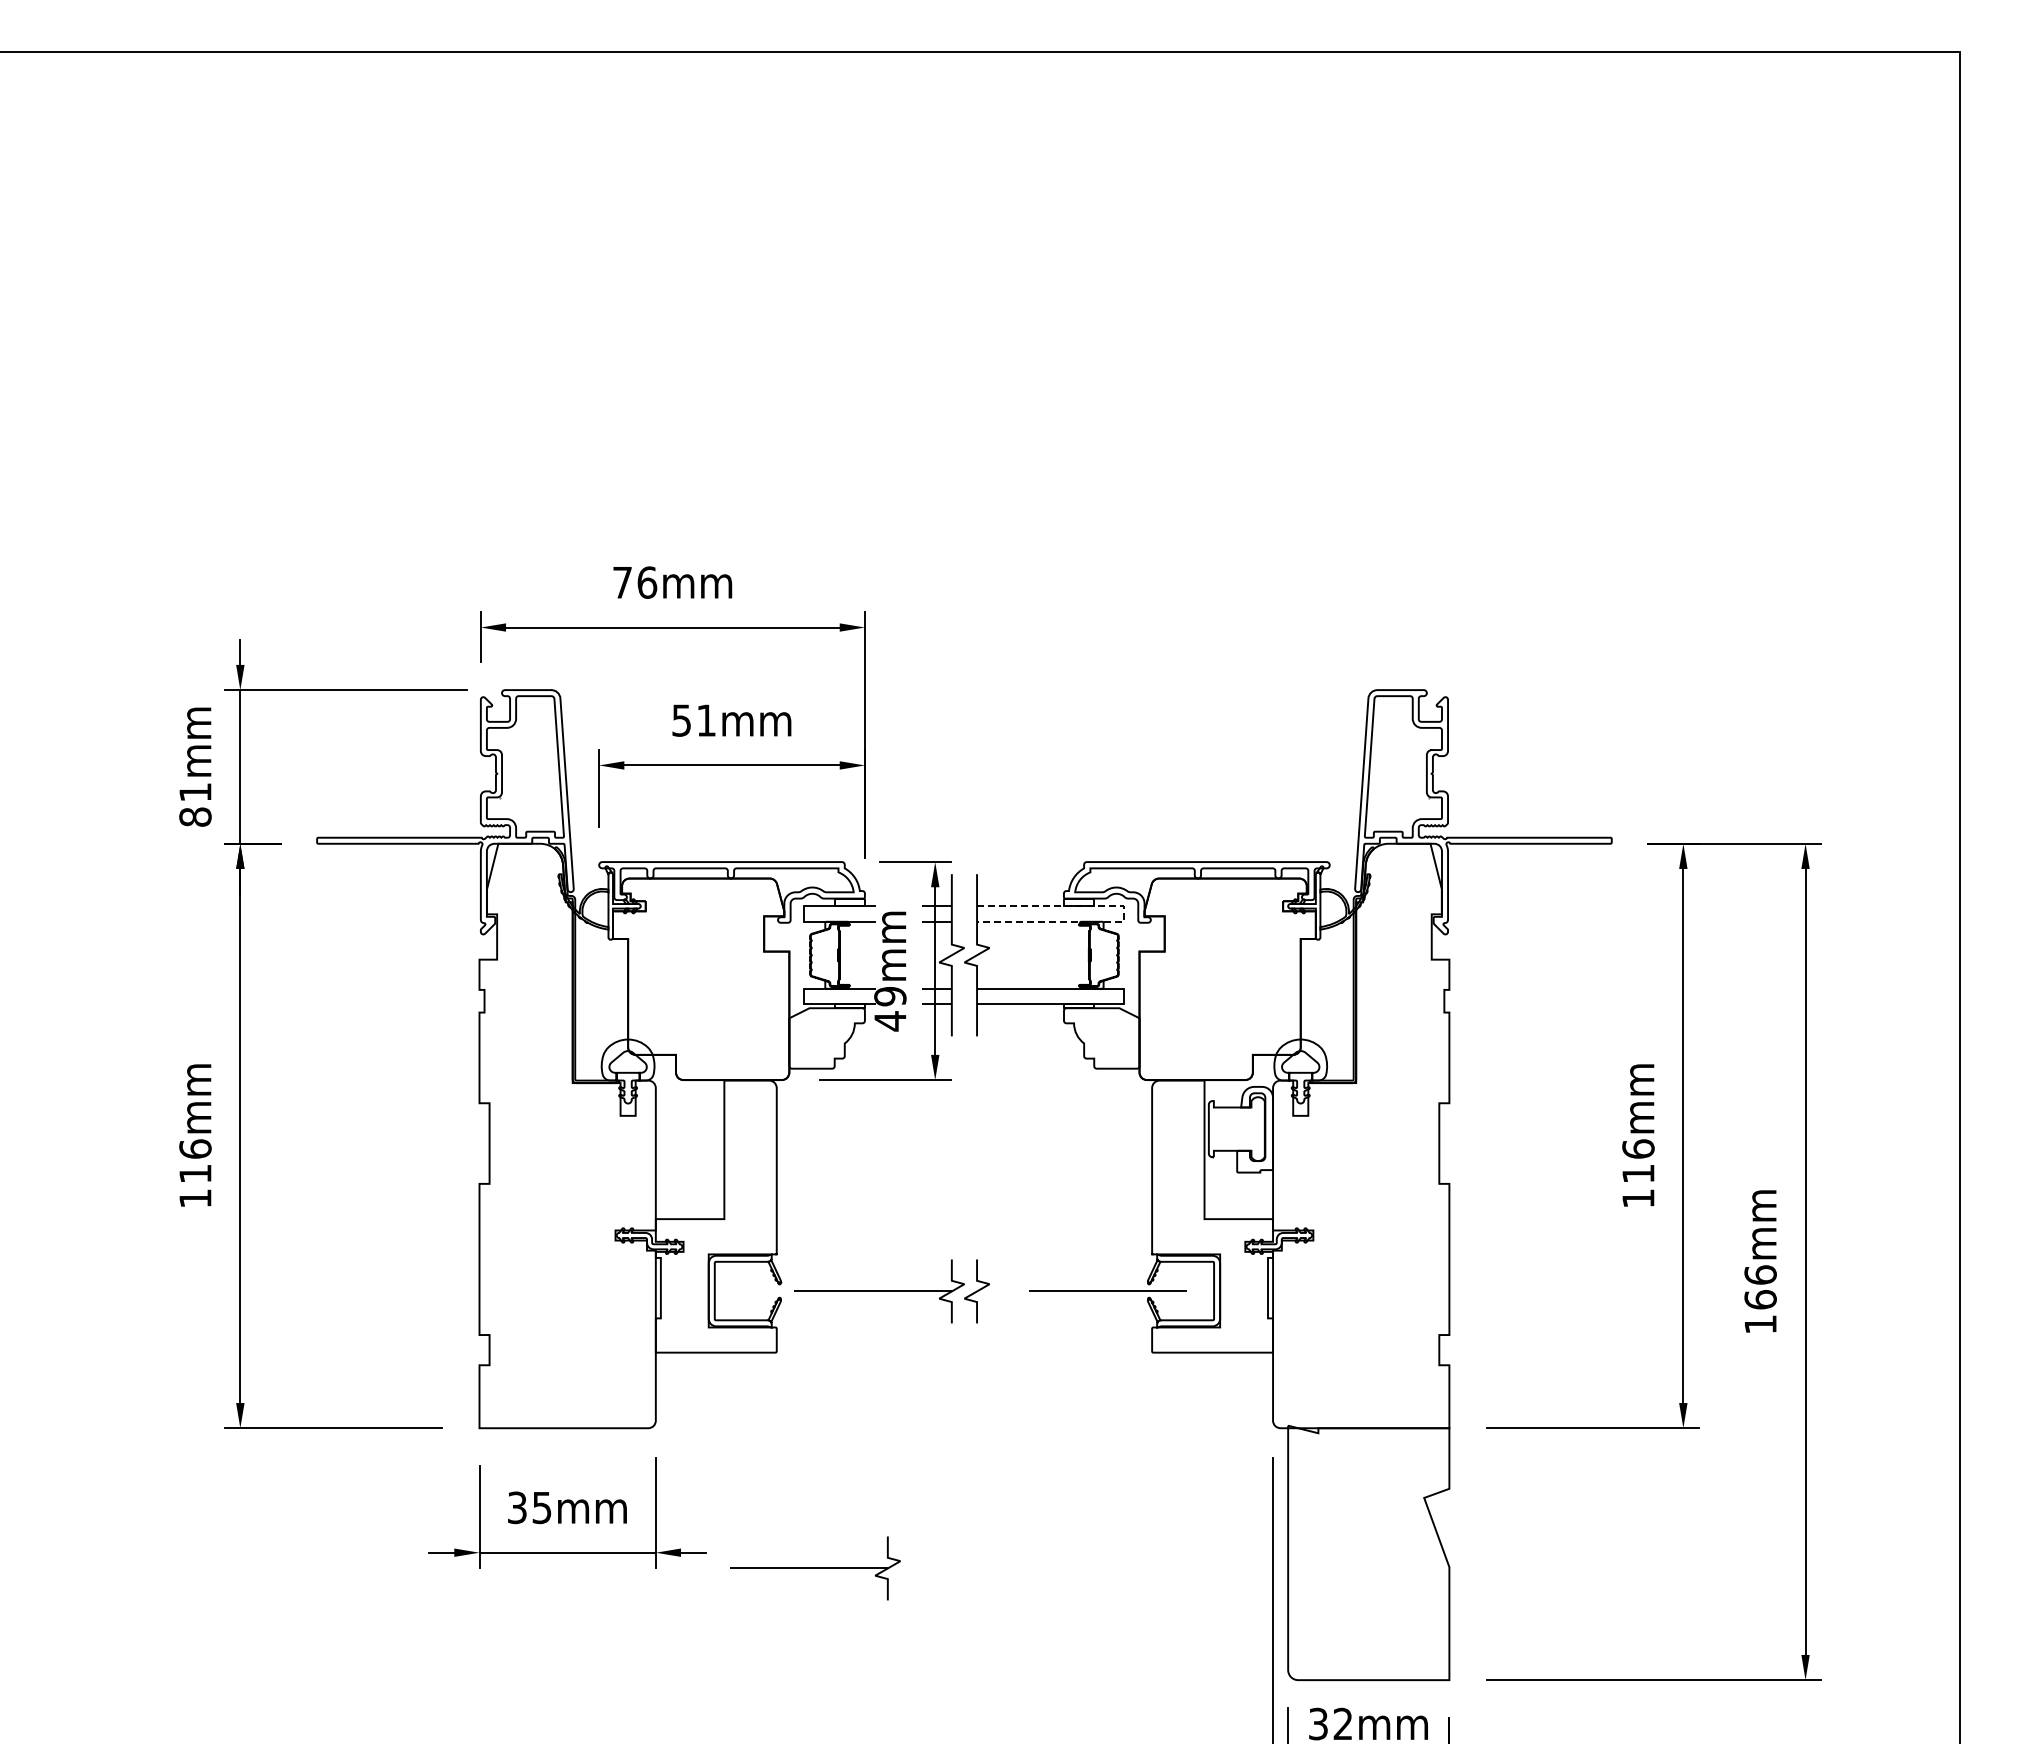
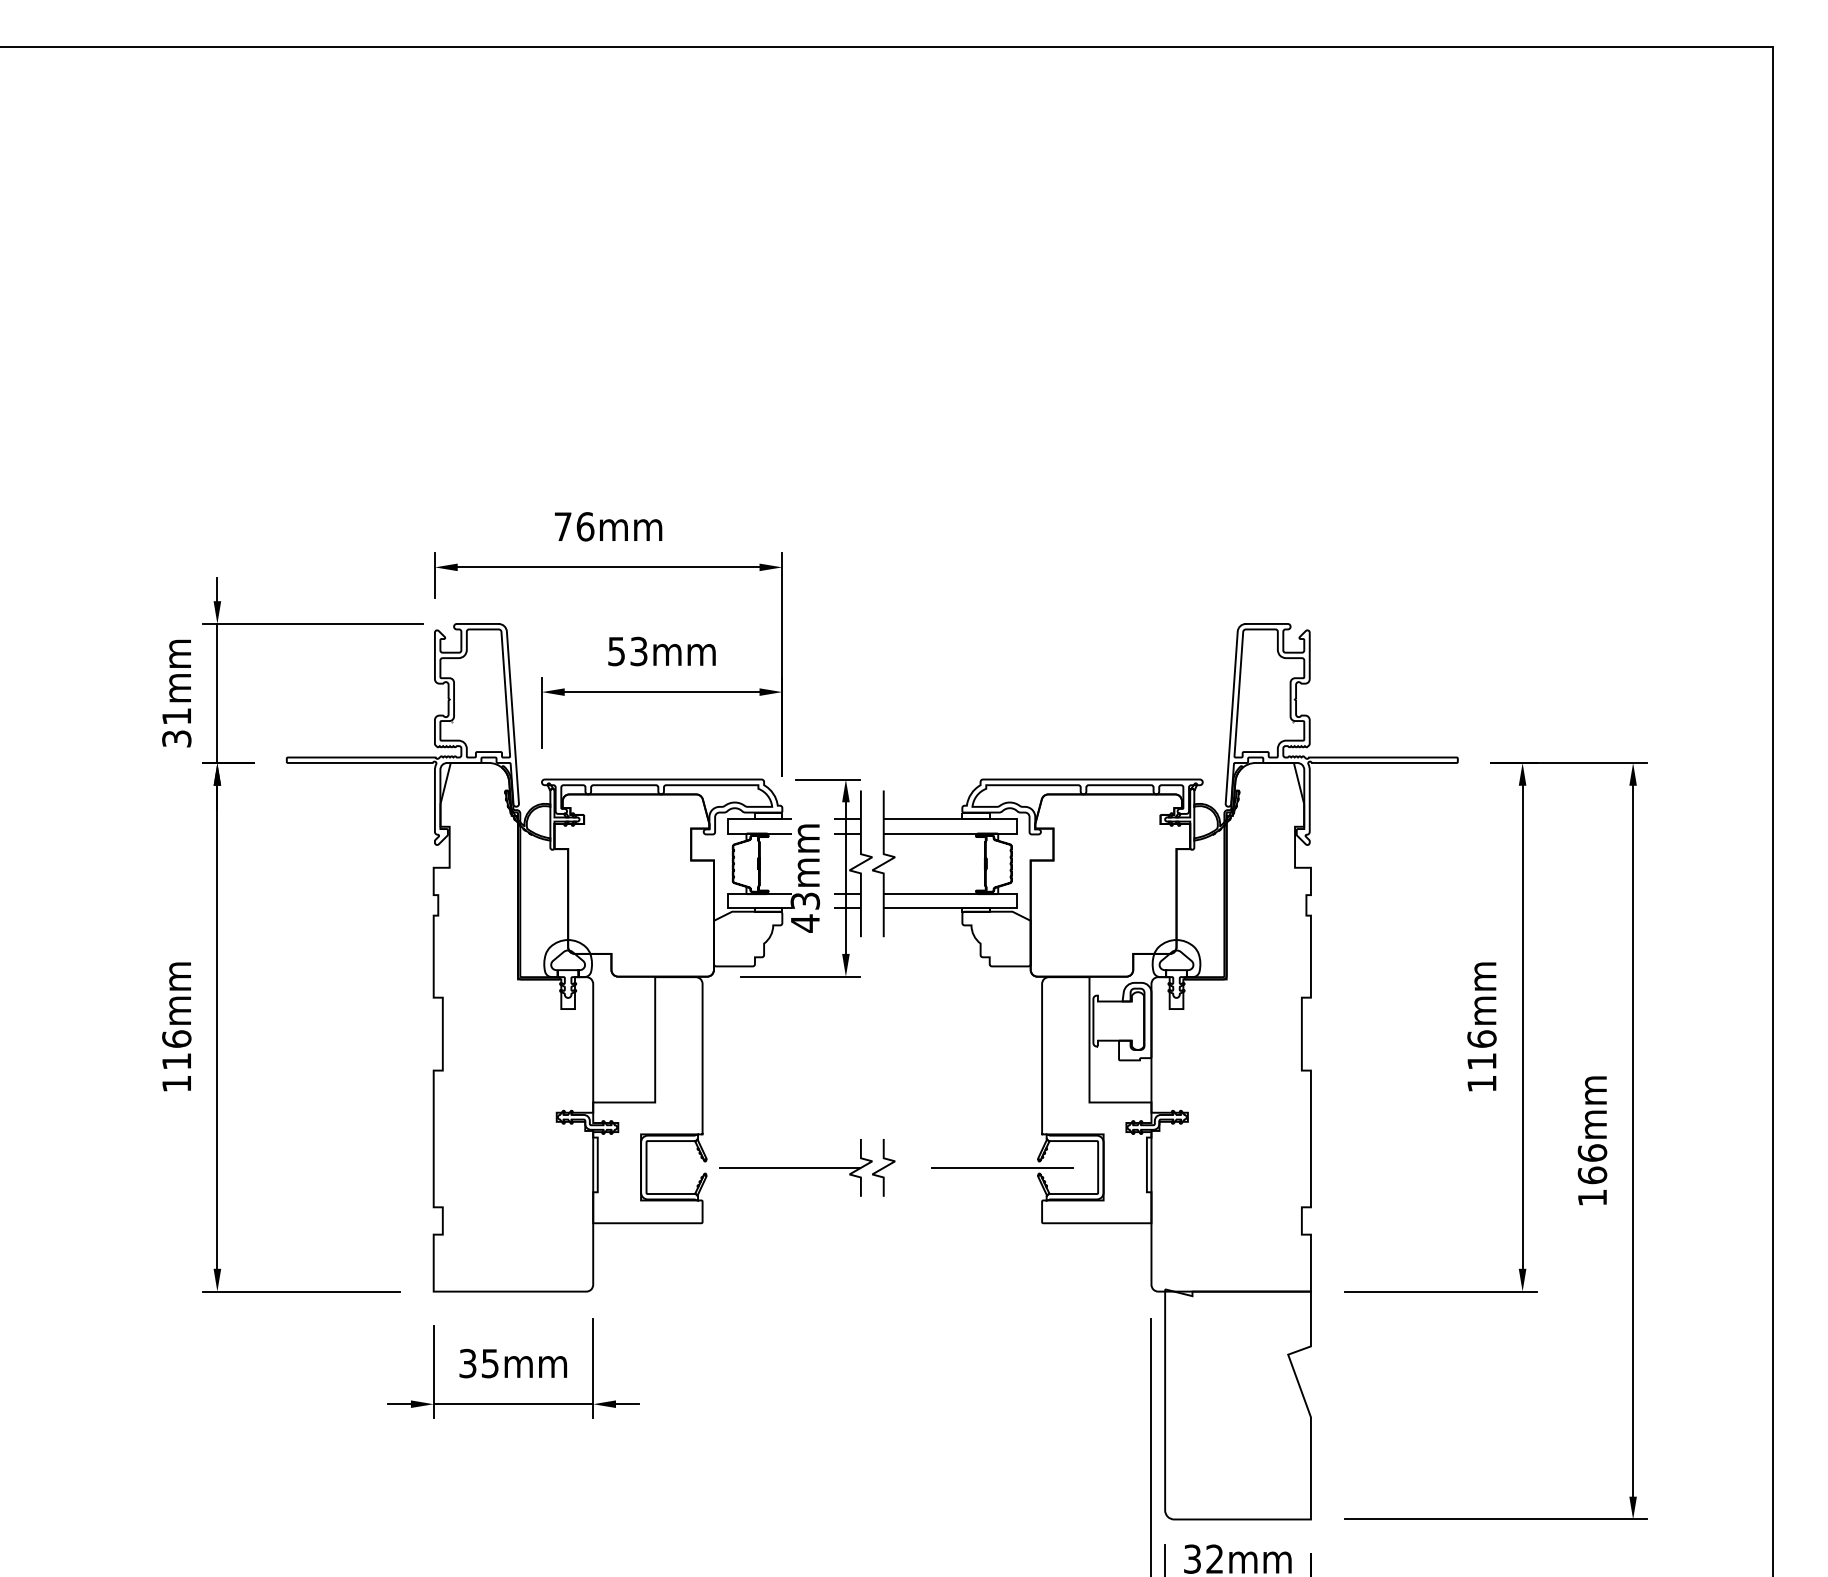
text: (706, 720) -> (639, 651), 51mm -> 53mm
text: (195, 816) -> (176, 738), 81mm -> 31mm
line: (1124, 913) -> (1017, 826), dashed -> solid
text: (890, 996) -> (805, 901), 49mm -> 43mm
part: (815, 1568) -> (737, 1418), removed

